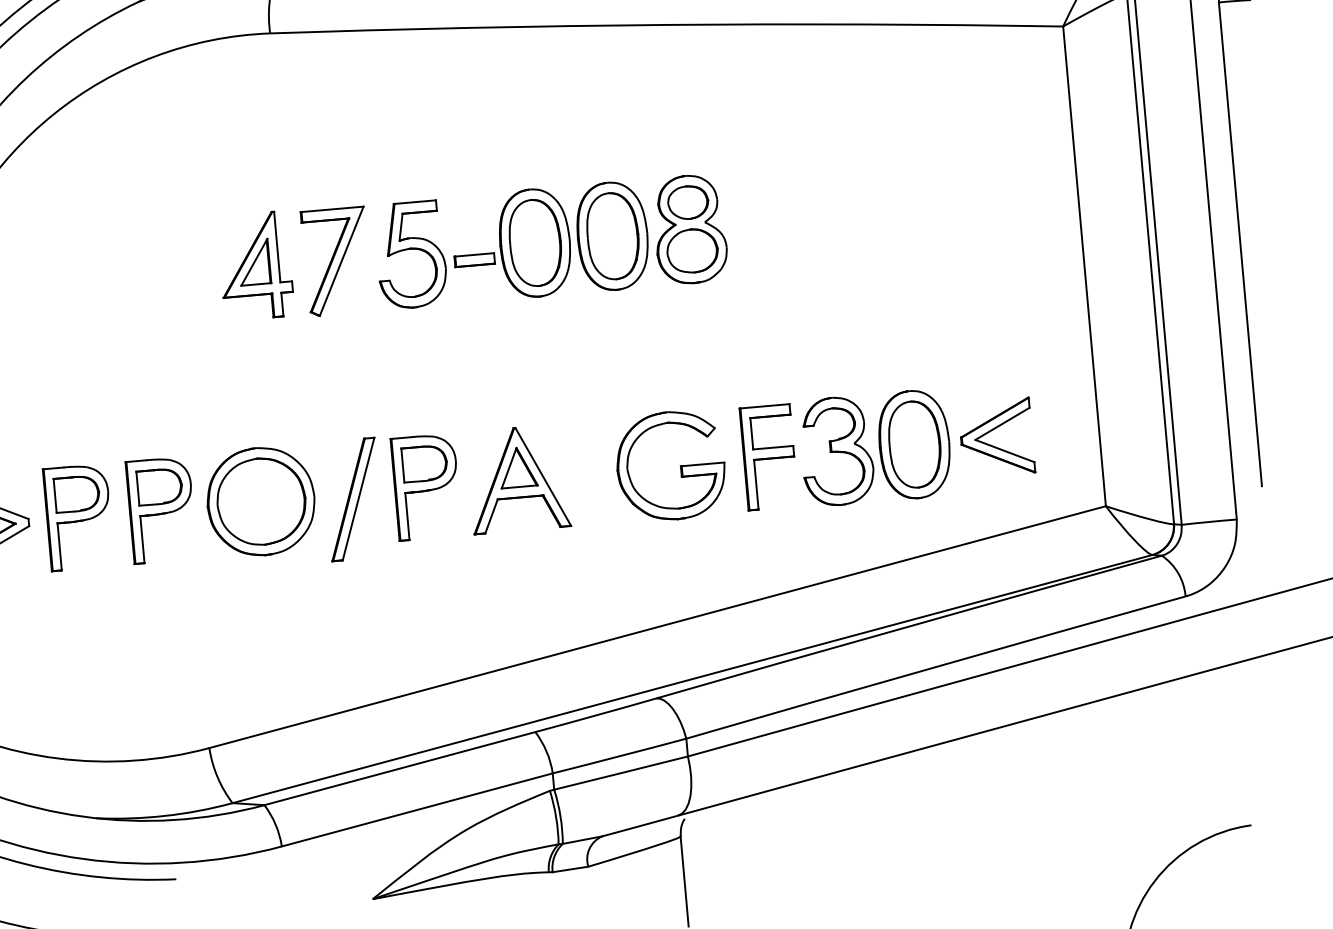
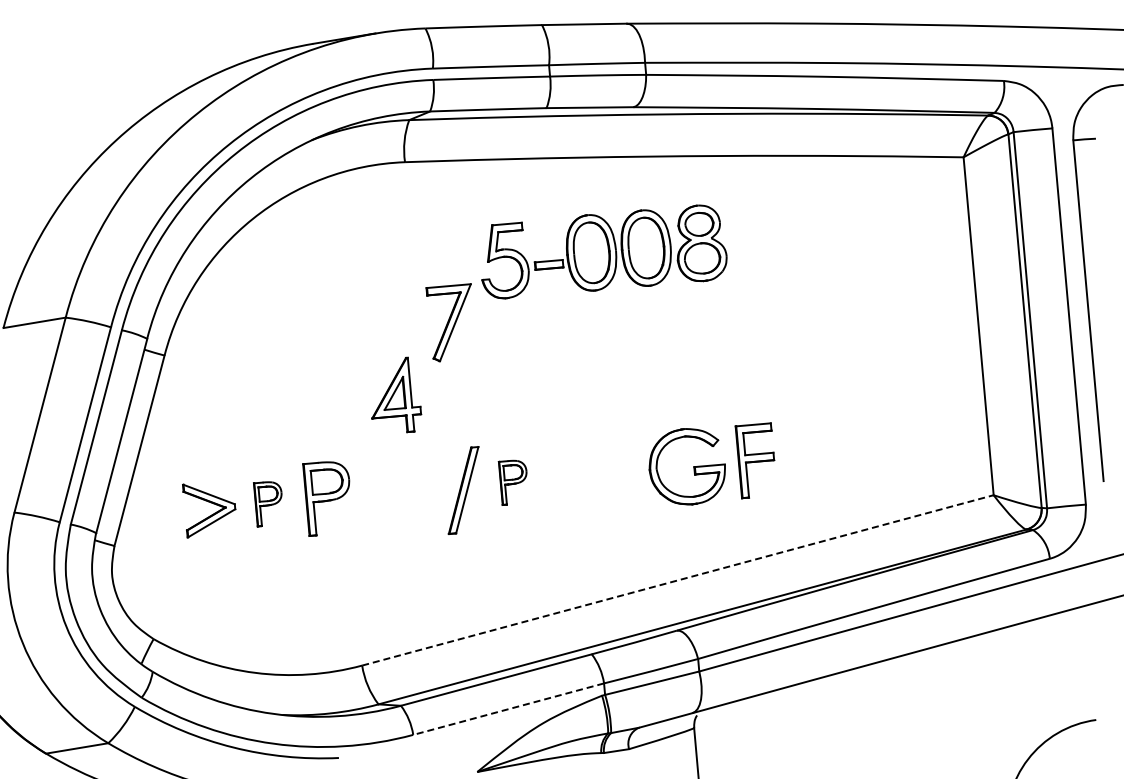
part: (553, 241) -> (604, 251), moved
part: (258, 263) -> (396, 394), moved
part: (918, 448) -> (861, 454), removed
part: (523, 481) -> (583, 477), removed
part: (422, 488) -> (512, 482), size x0.6
part: (260, 500) -> (398, 491), removed
part: (74, 519) -> (267, 504), size x0.6
line: (658, 627) -> (678, 580), solid -> dashed
line: (417, 810) -> (508, 709), solid -> dashed

